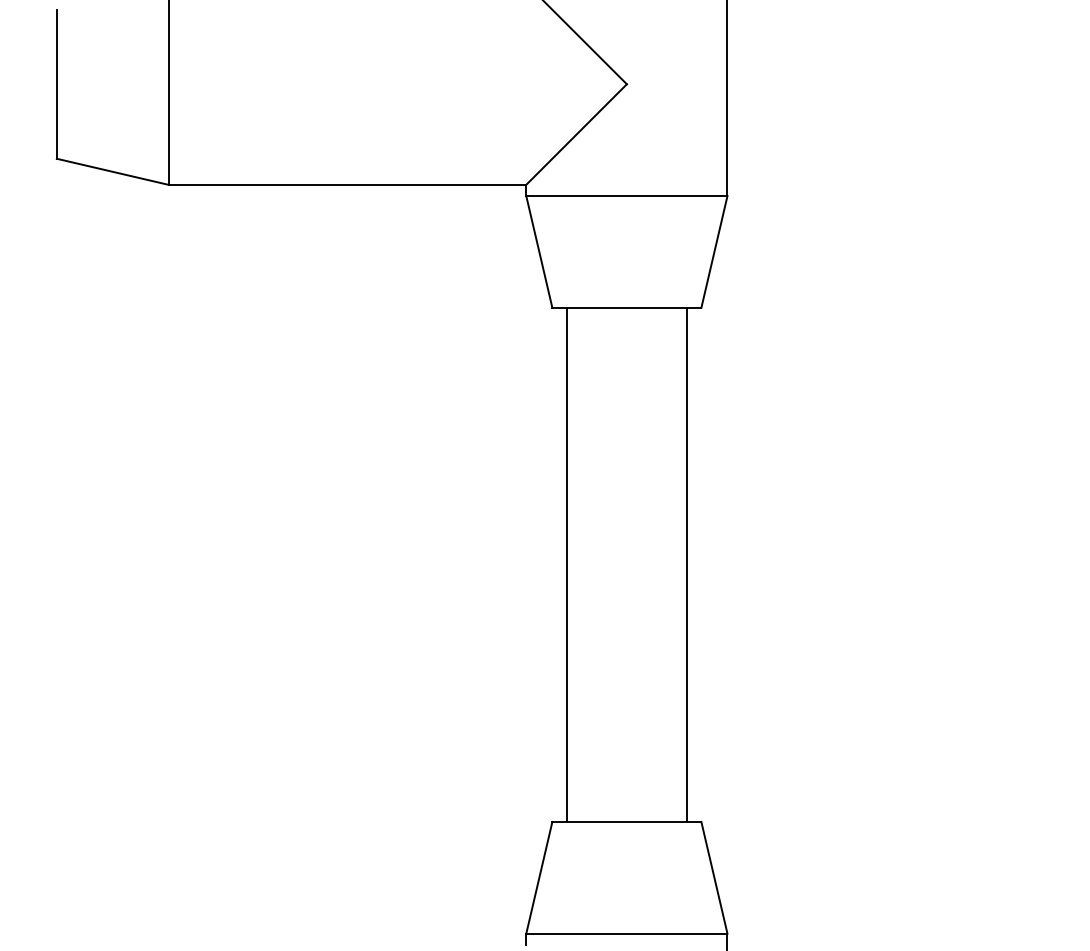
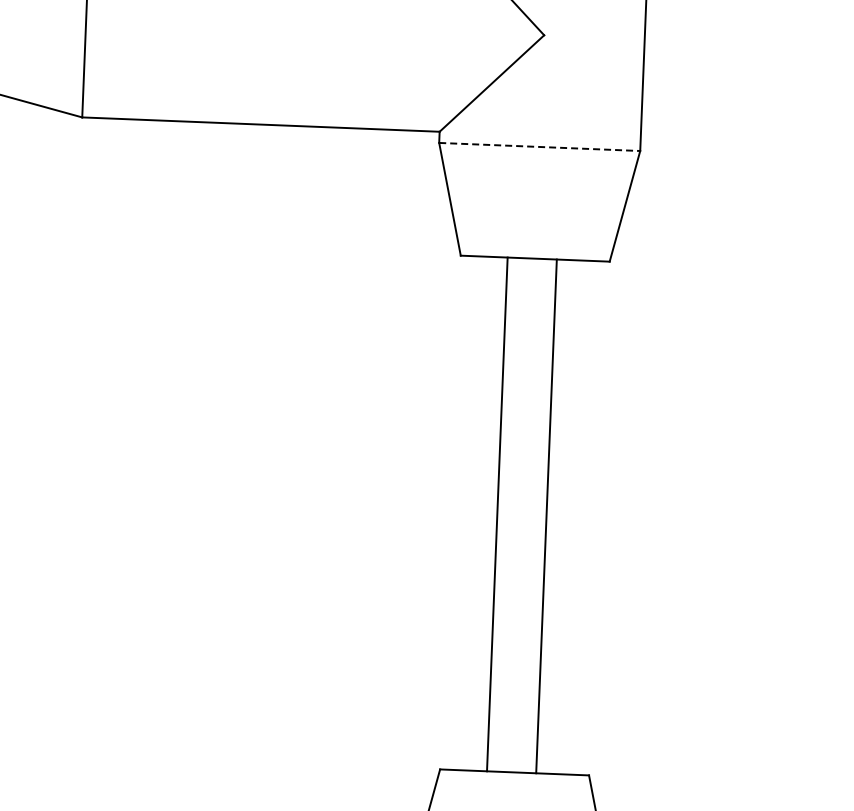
line: (626, 196) -> (539, 147), solid -> dashed
line: (567, 564) -> (497, 514), moved
line: (686, 564) -> (546, 516), moved

